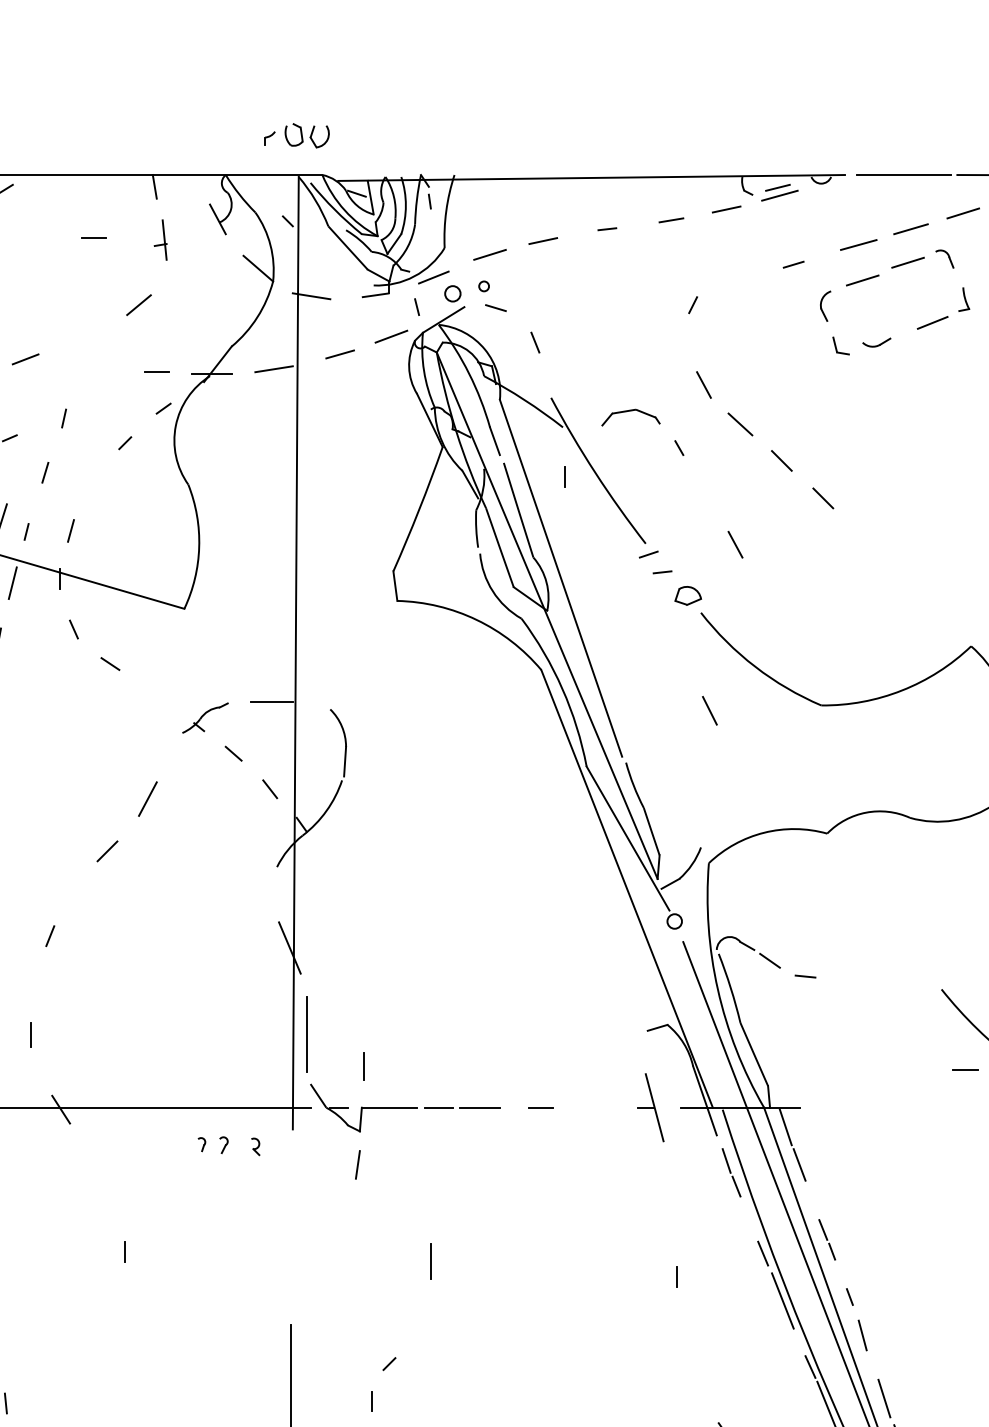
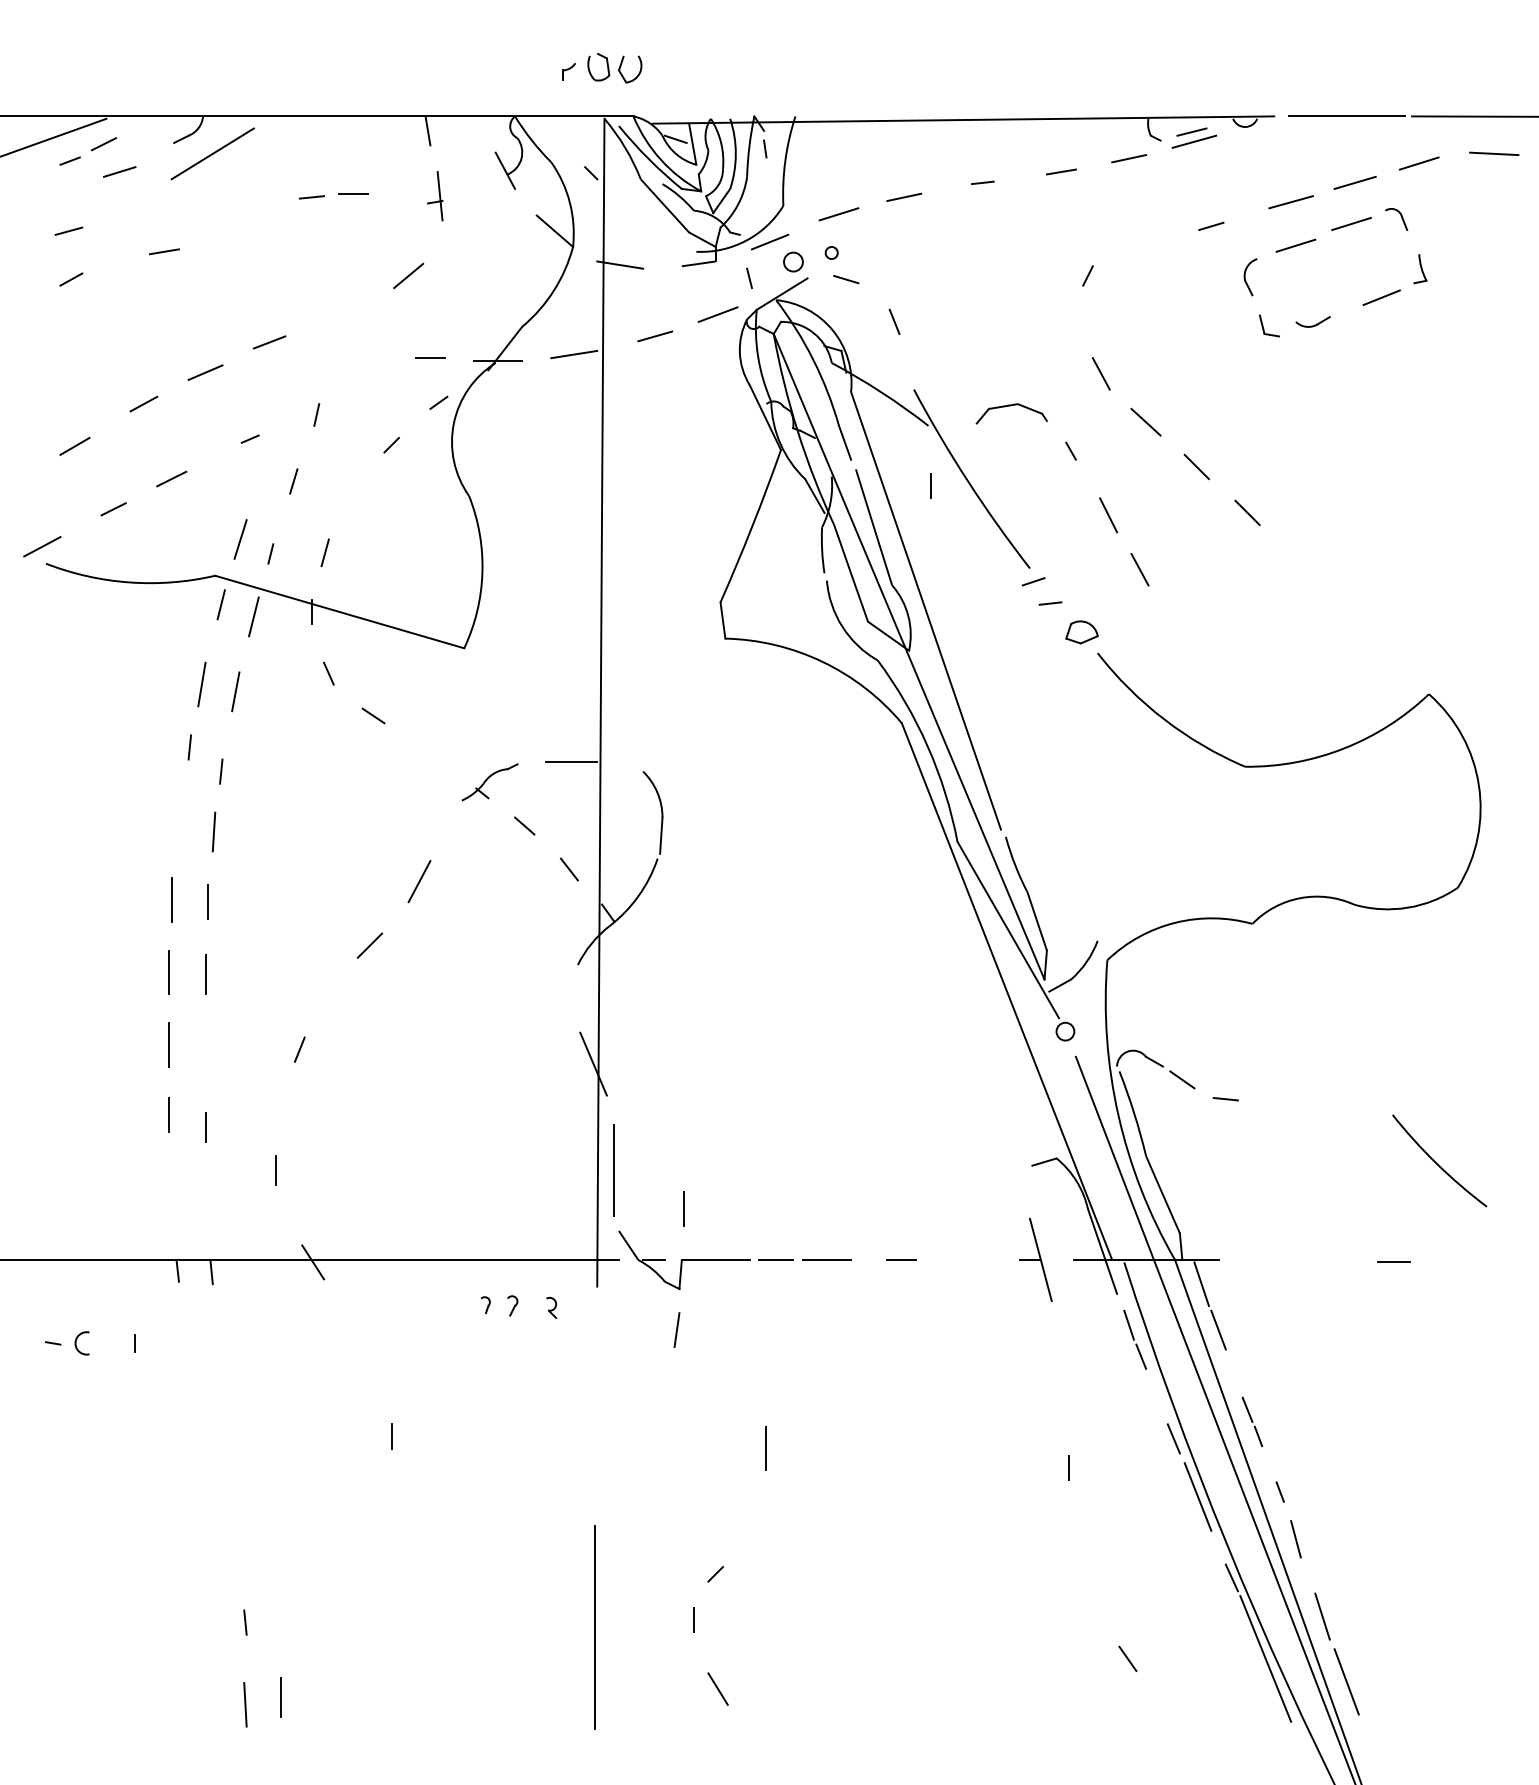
line: (59, 241) -> (311, 197), added
line: (709, 710) -> (1108, 515), moved
line: (965, 1068) -> (1393, 1261), moved

